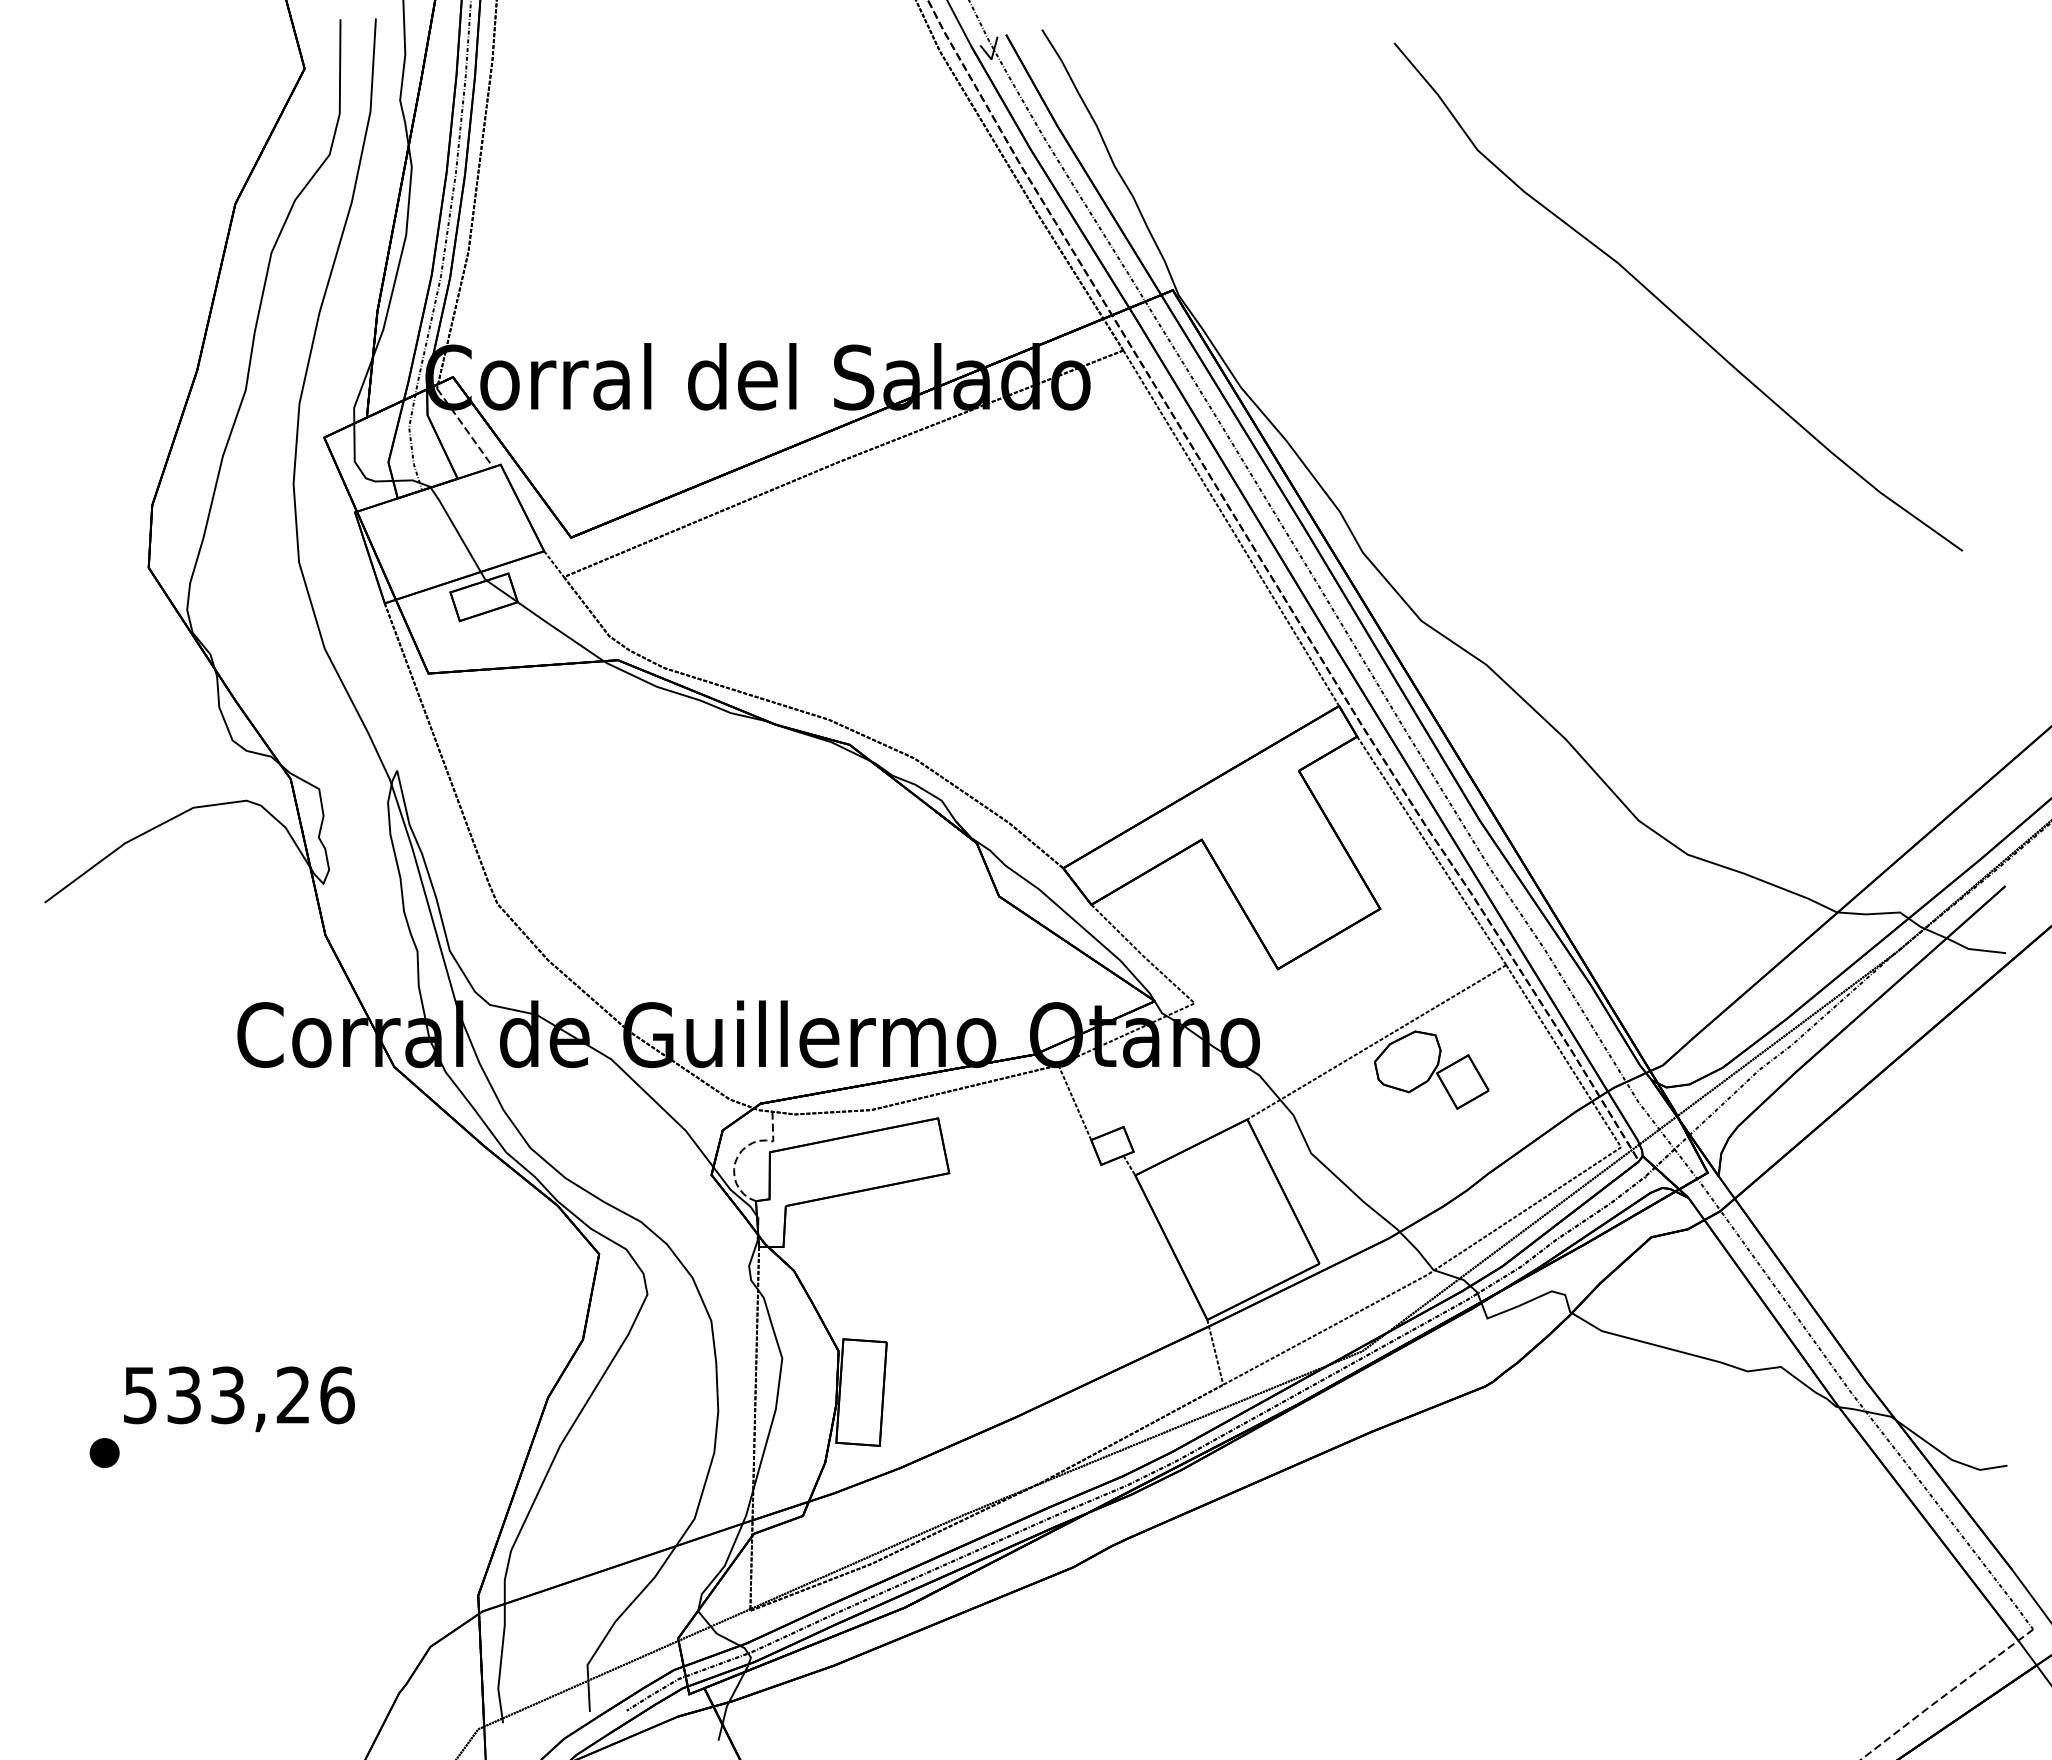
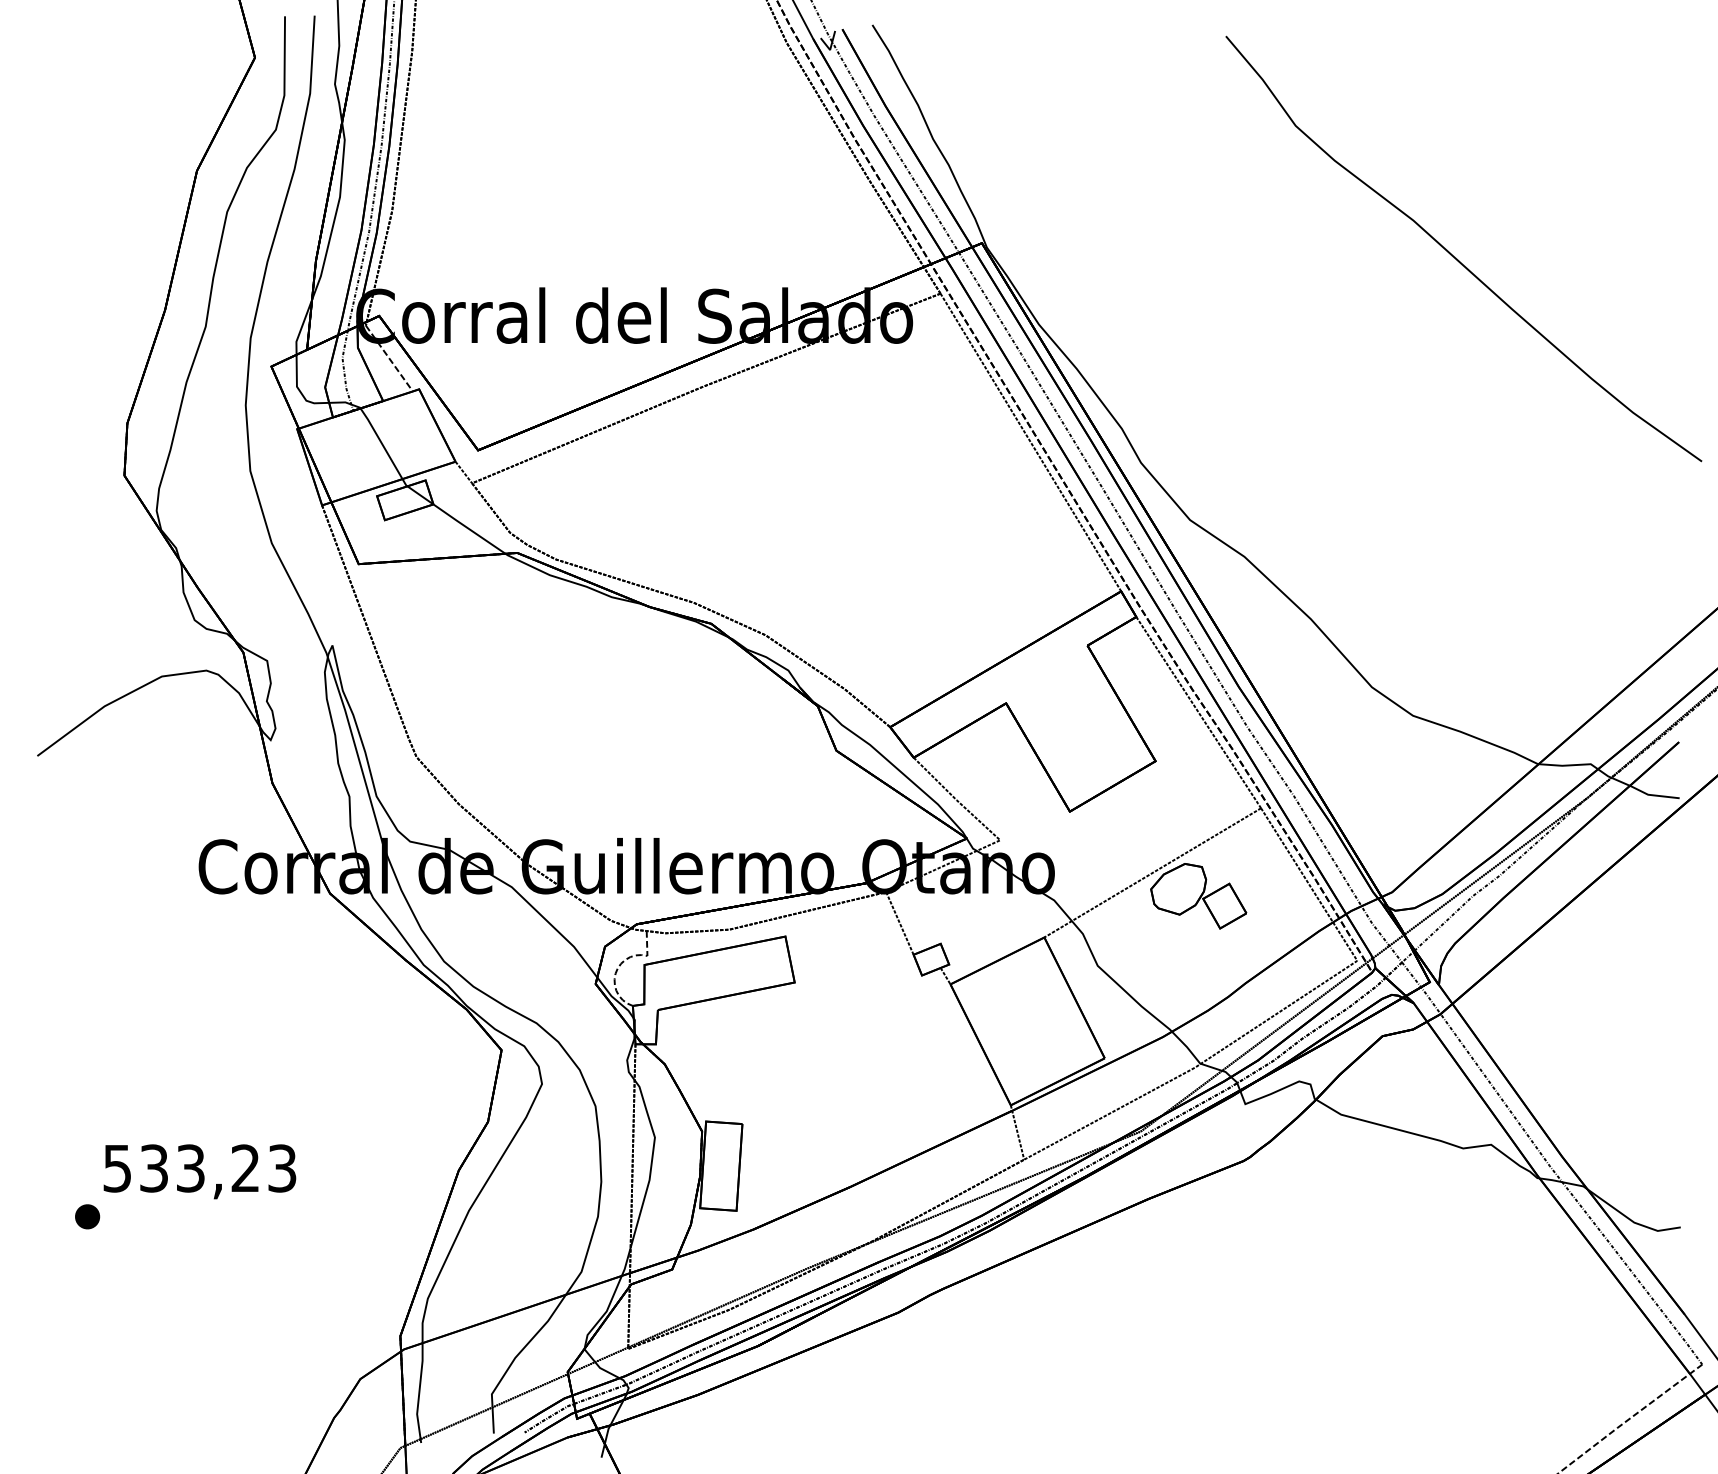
part: (1670, 308) -> (1457, 258), moved
text: (337, 1395) -> (282, 1168), 533,26 -> 533,23

